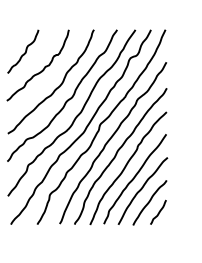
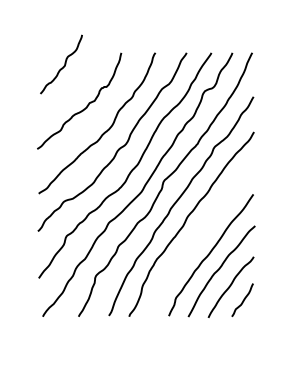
curve: (24, 52) -> (63, 65), moved
curve: (125, 167) -> (198, 239), removed

